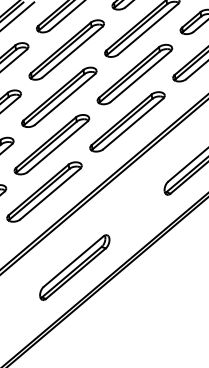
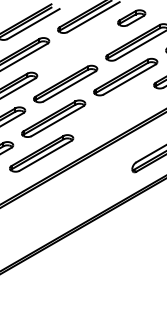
part: (66, 50) -> (77, 49), removed
part: (127, 121) -> (113, 111), removed
part: (75, 267) -> (54, 214), removed

